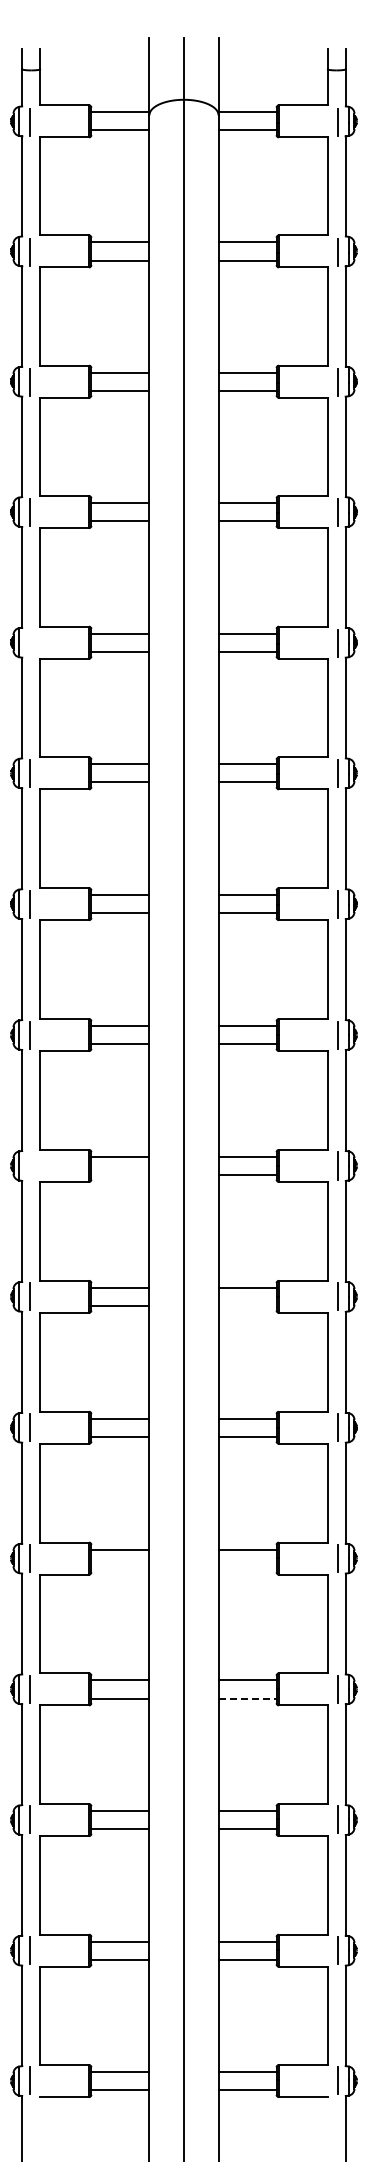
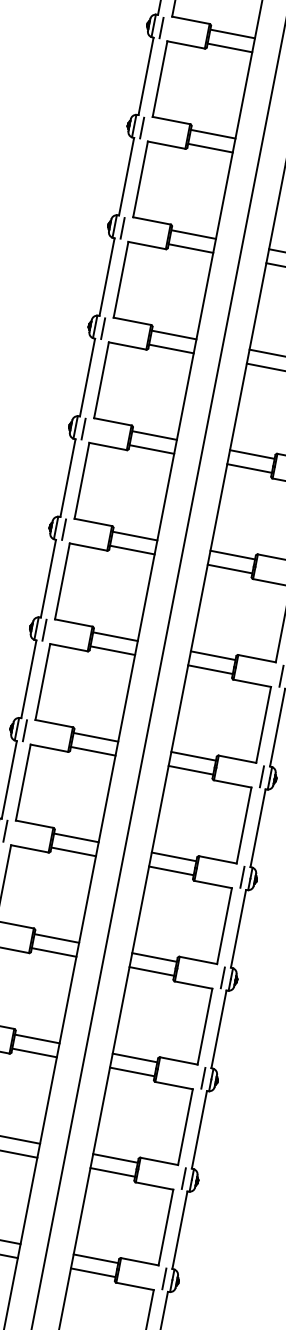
line: (29, 642) -> (122, 227), added
line: (29, 1165) -> (44, 629), added
line: (120, 1175) -> (112, 651), added
line: (247, 1305) -> (190, 769), added
line: (120, 1567) -> (54, 952), added
line: (247, 1567) -> (151, 971), added
line: (248, 1698) -> (133, 1072), dashed -> solid

